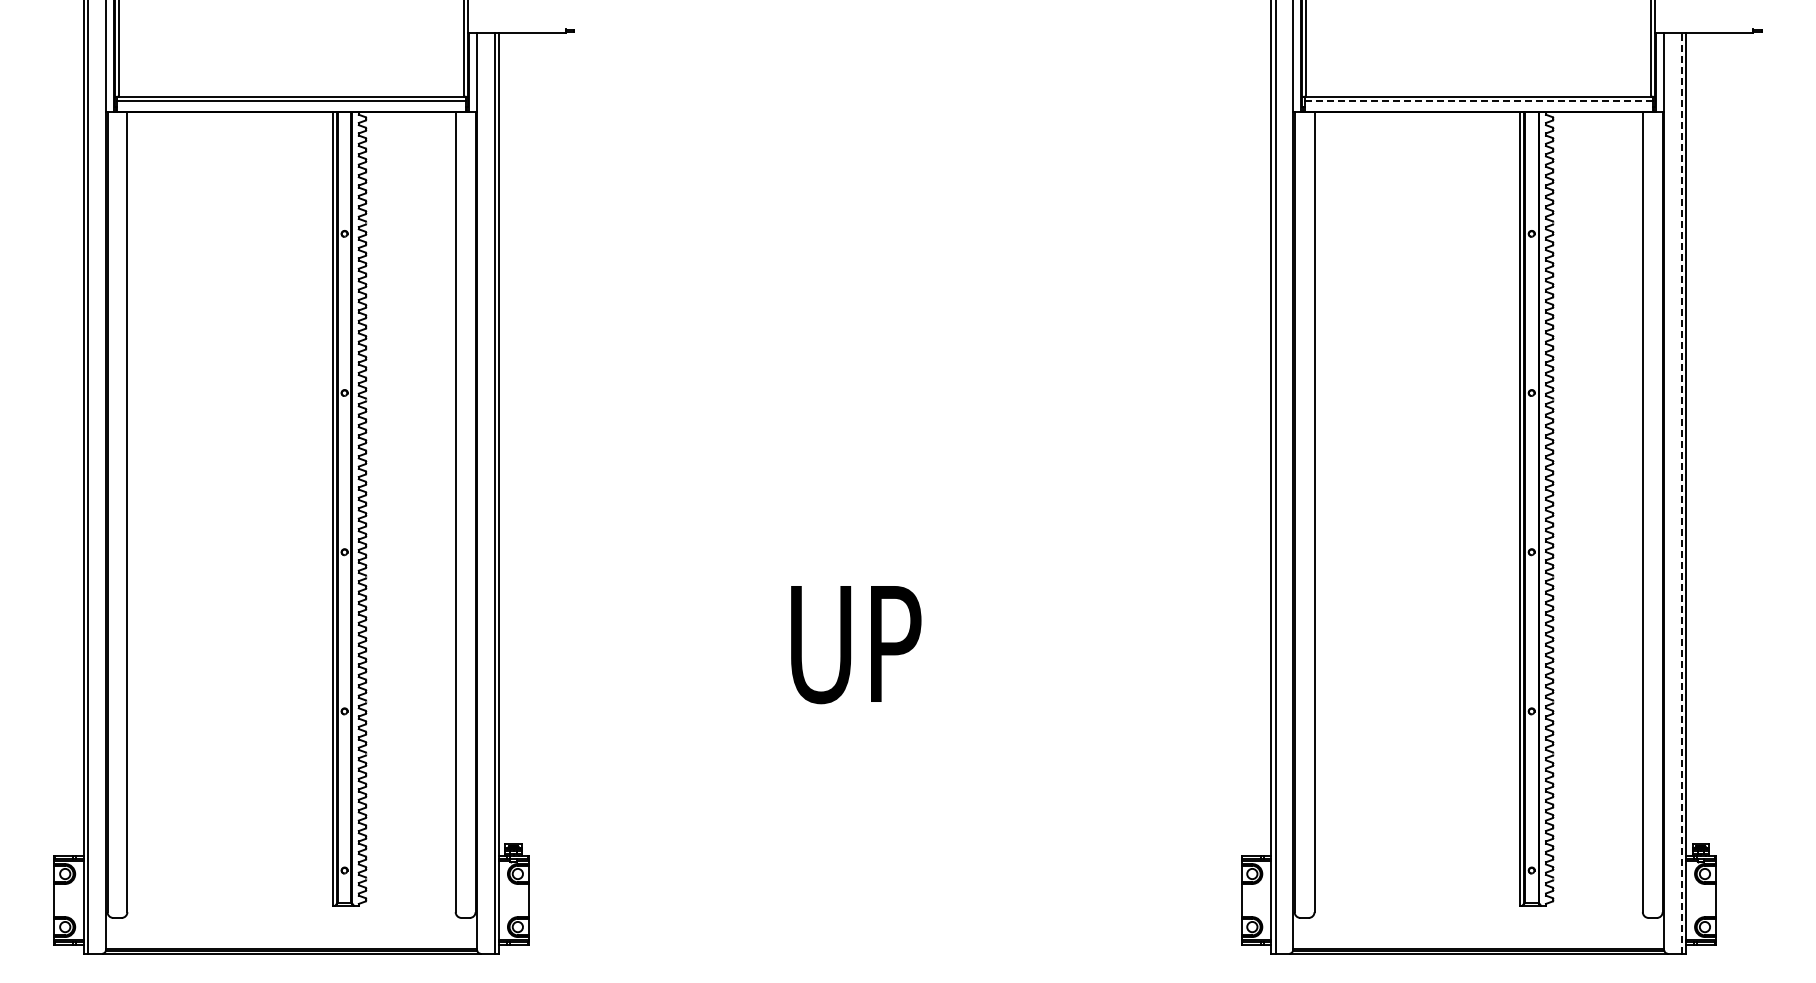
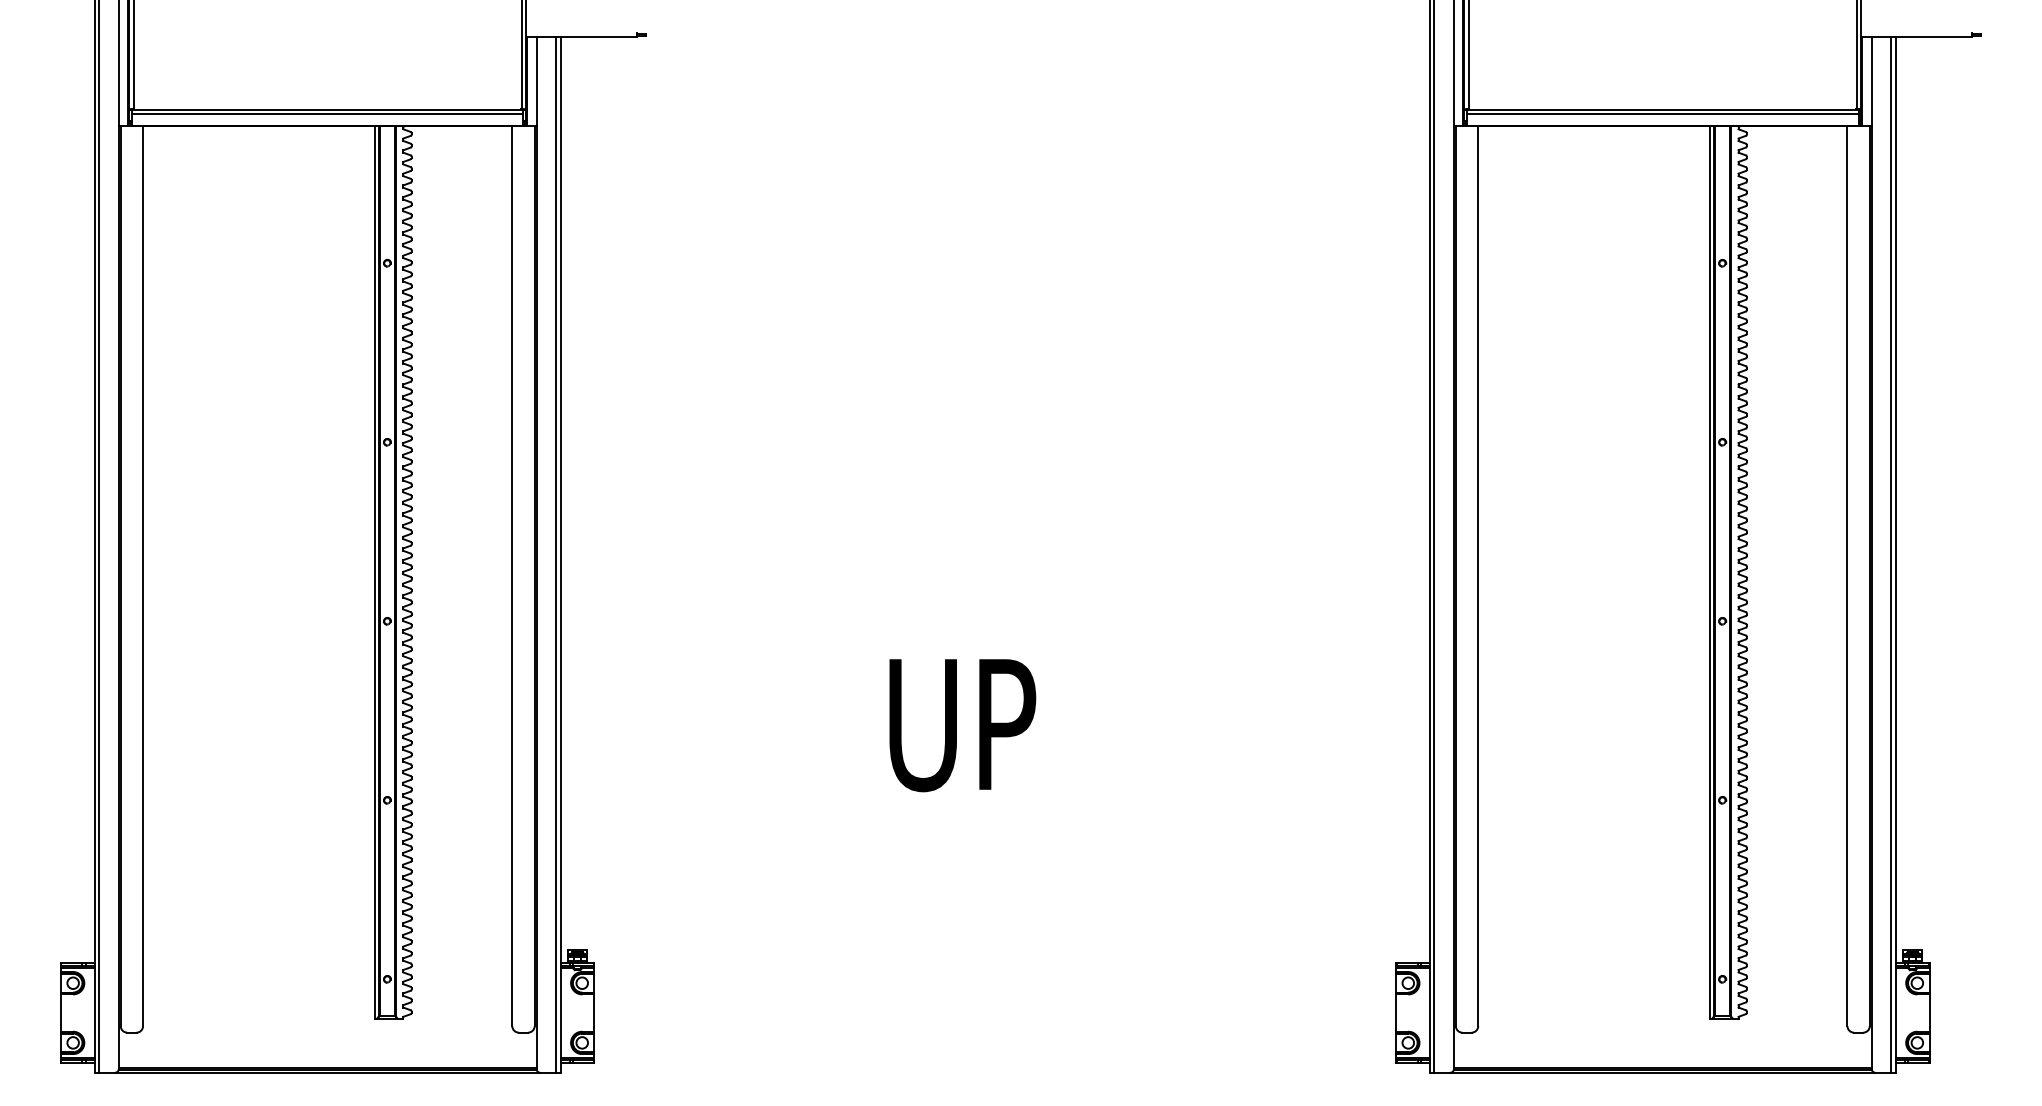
line: (1479, 101) -> (1663, 114), dashed -> solid
line: (1681, 492) -> (1890, 554), dashed -> solid

